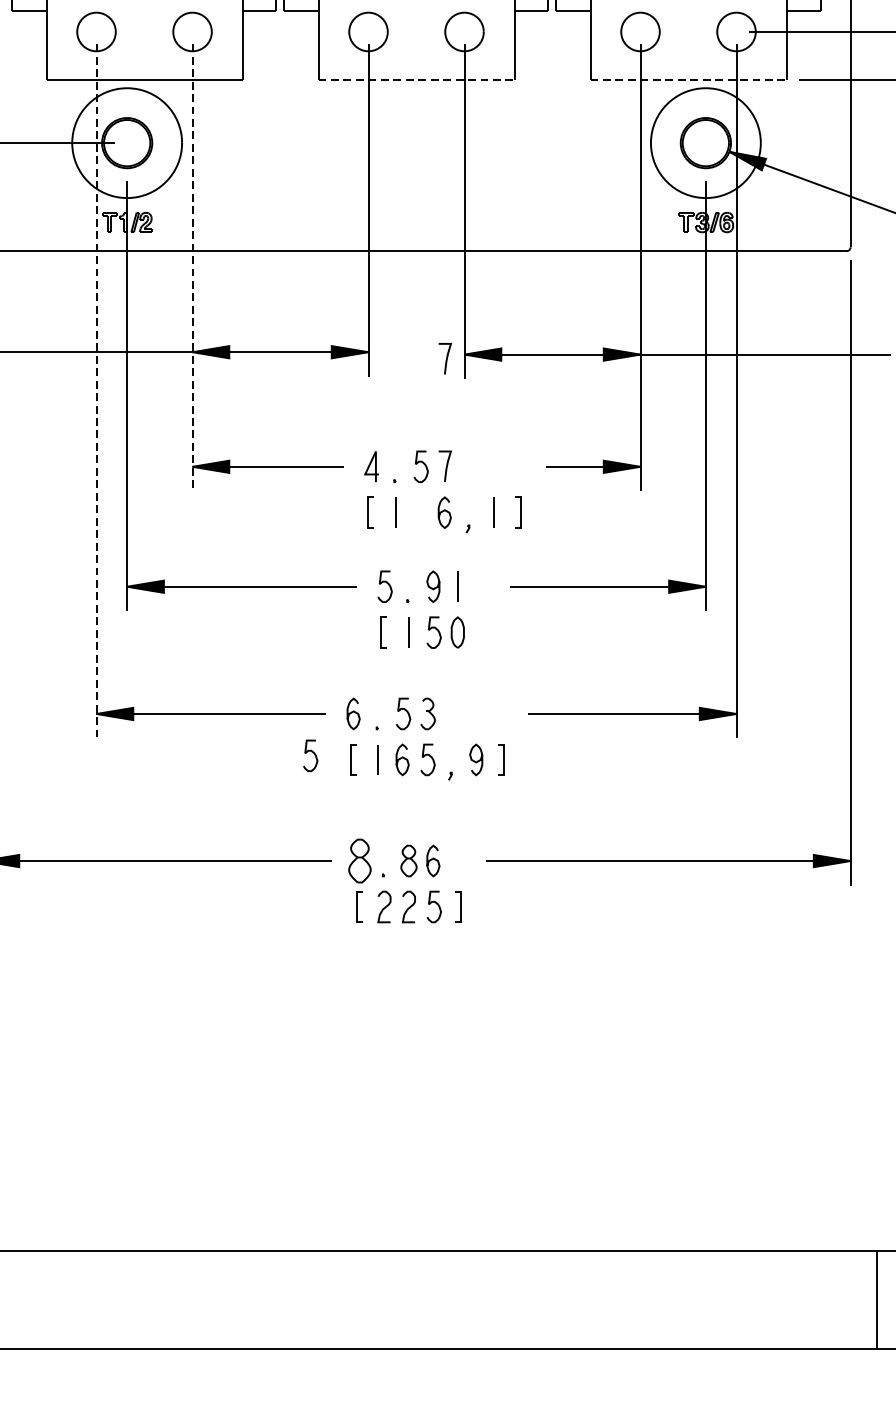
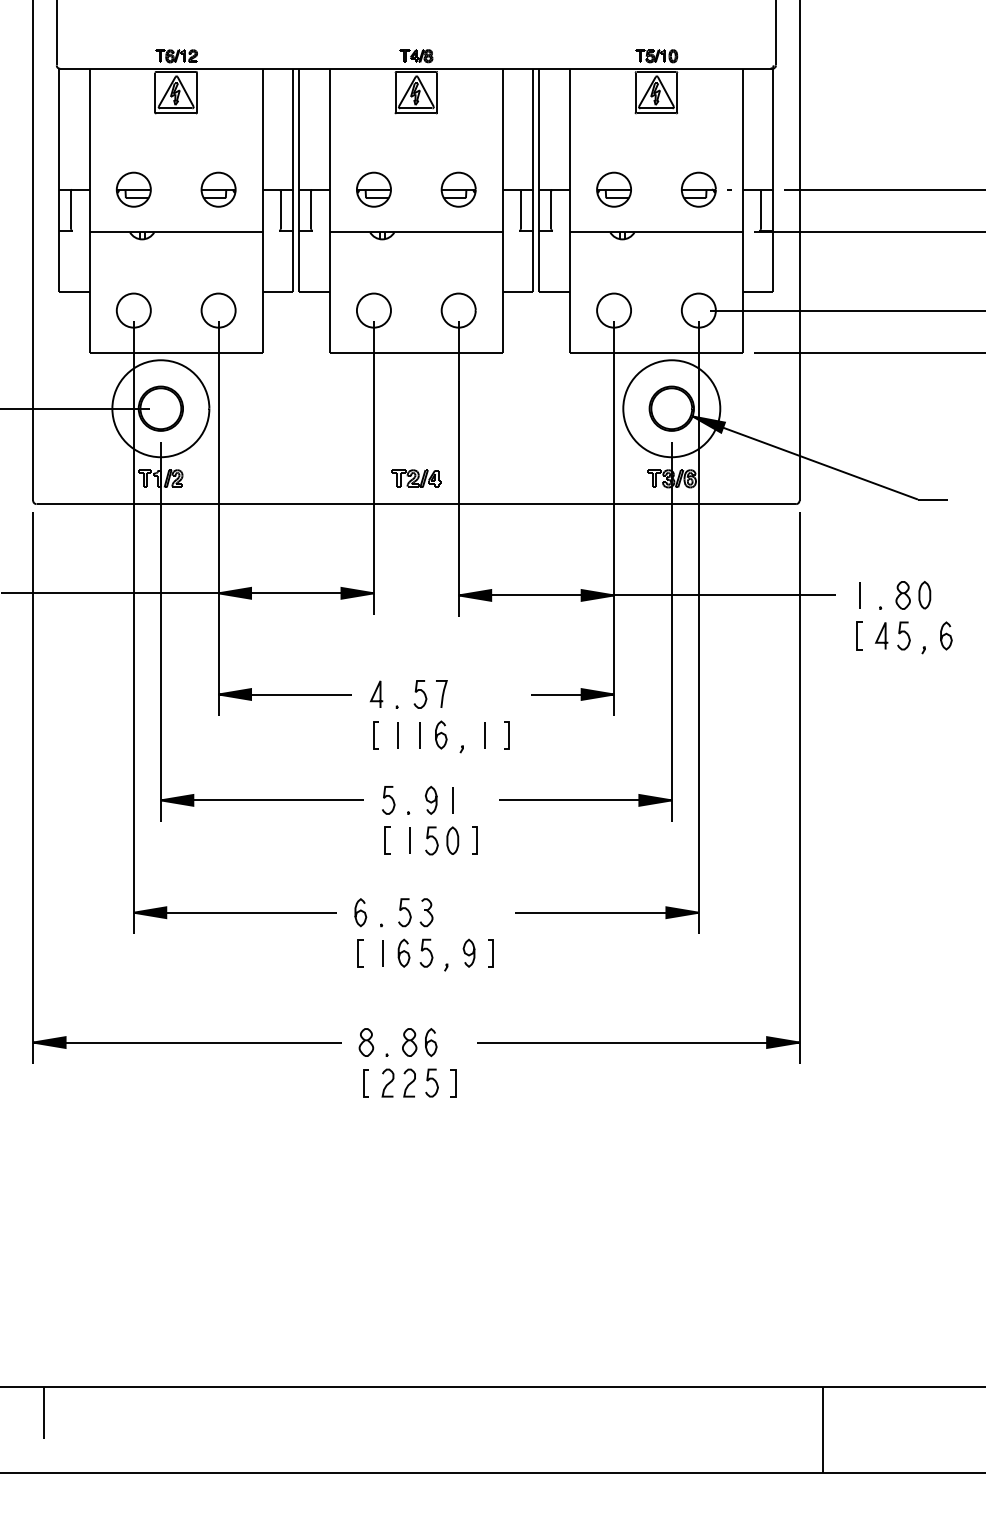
line: (416, 80) -> (416, 353), dashed -> solid
line: (688, 80) -> (656, 353), dashed -> solid
part: (416, 222) -> (416, 478), added
line: (192, 268) -> (218, 519), dashed -> solid
curve: (446, 358) -> (442, 598), removed
line: (96, 392) -> (133, 628), dashed -> solid
line: (420, 513) -> (419, 735), added
line: (484, 632) -> (476, 840), added
curve: (312, 753) -> (324, 947), removed
part: (360, 860) -> (366, 1042), size x0.71

